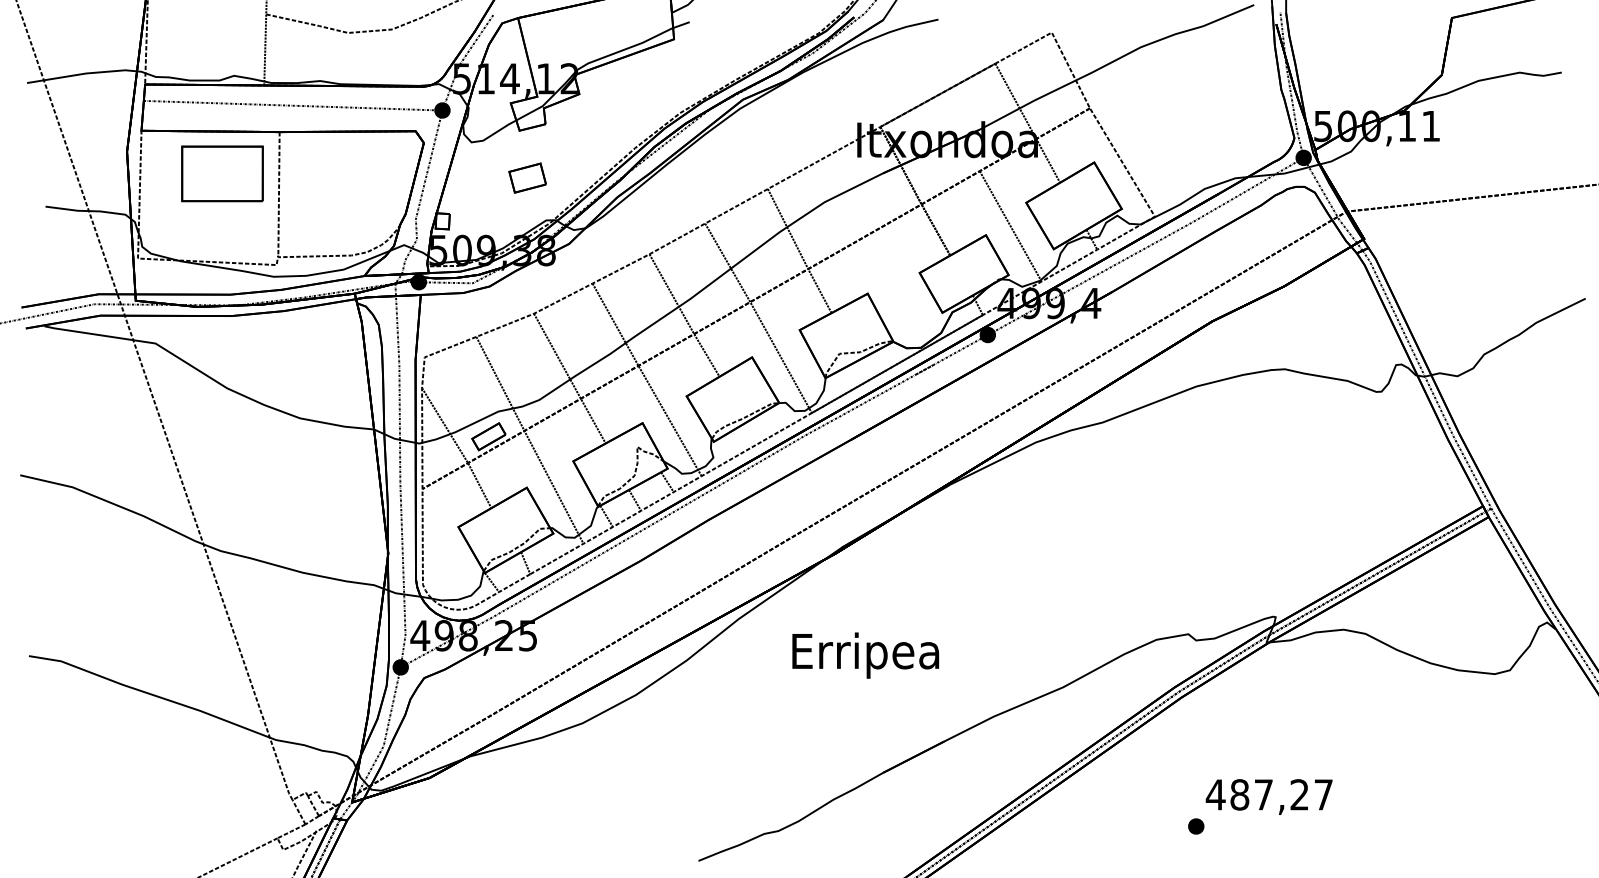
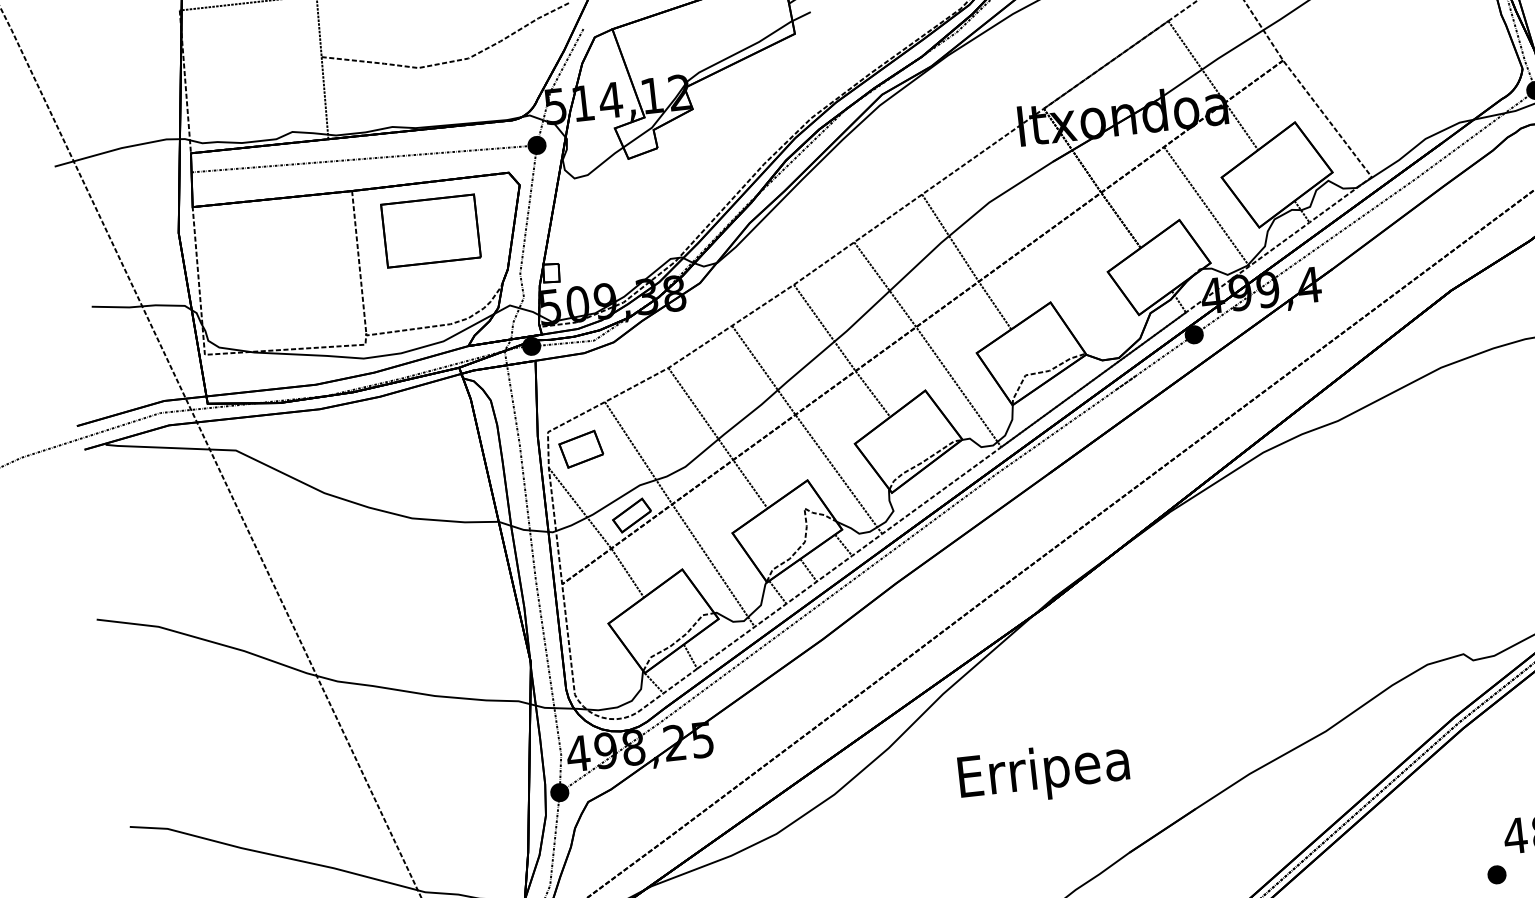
part: (222, 173) -> (430, 230), moved
part: (527, 177) -> (581, 448), moved
text: (865, 655) -> (1043, 773), moved

